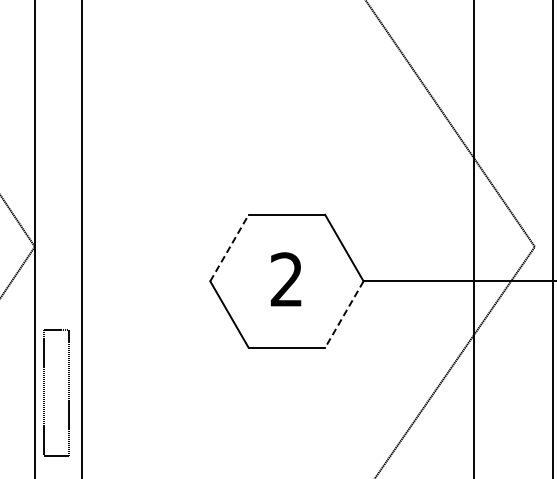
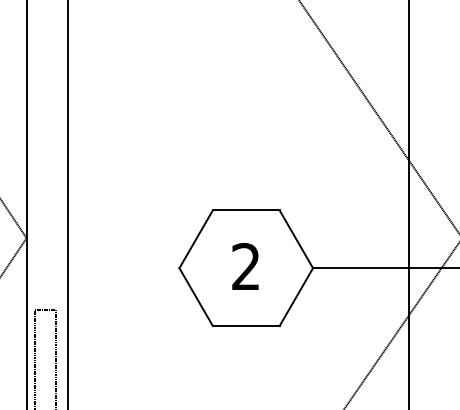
line: (229, 247) -> (196, 238), dashed -> solid
line: (344, 314) -> (296, 297), dashed -> solid

